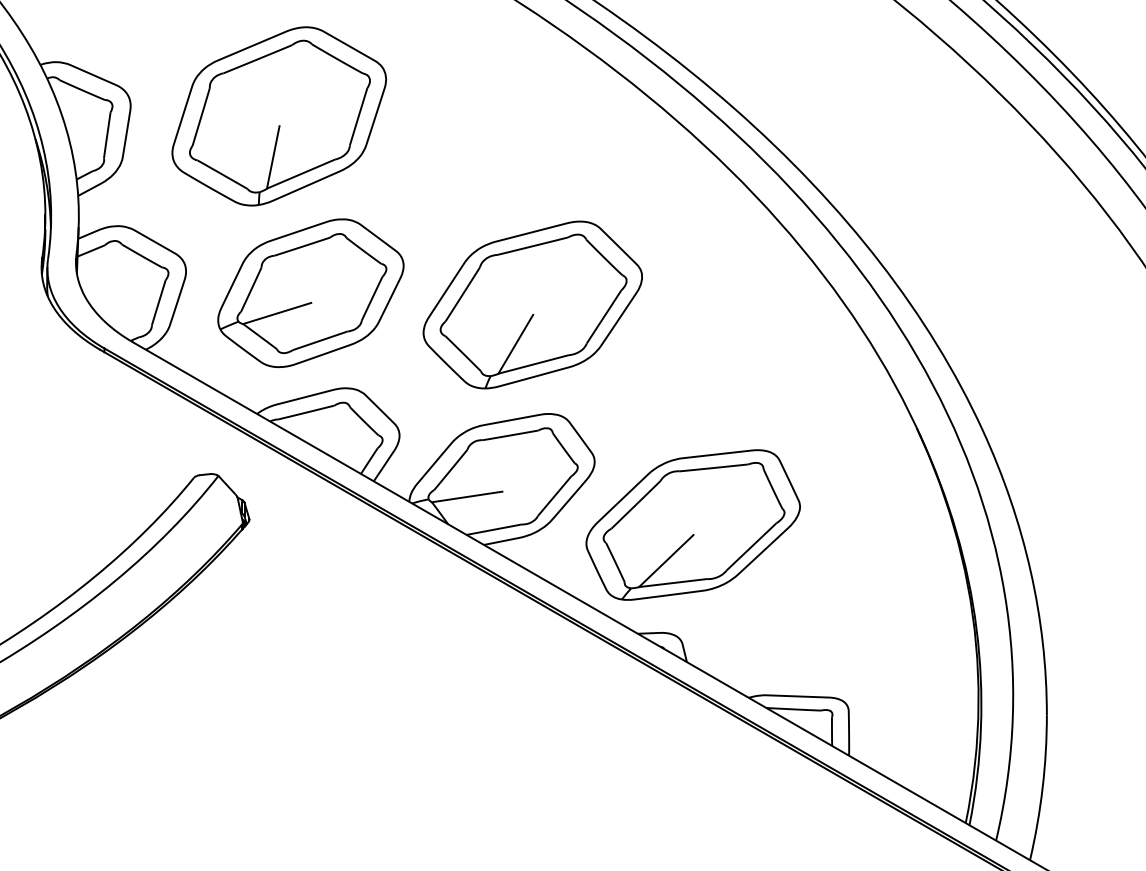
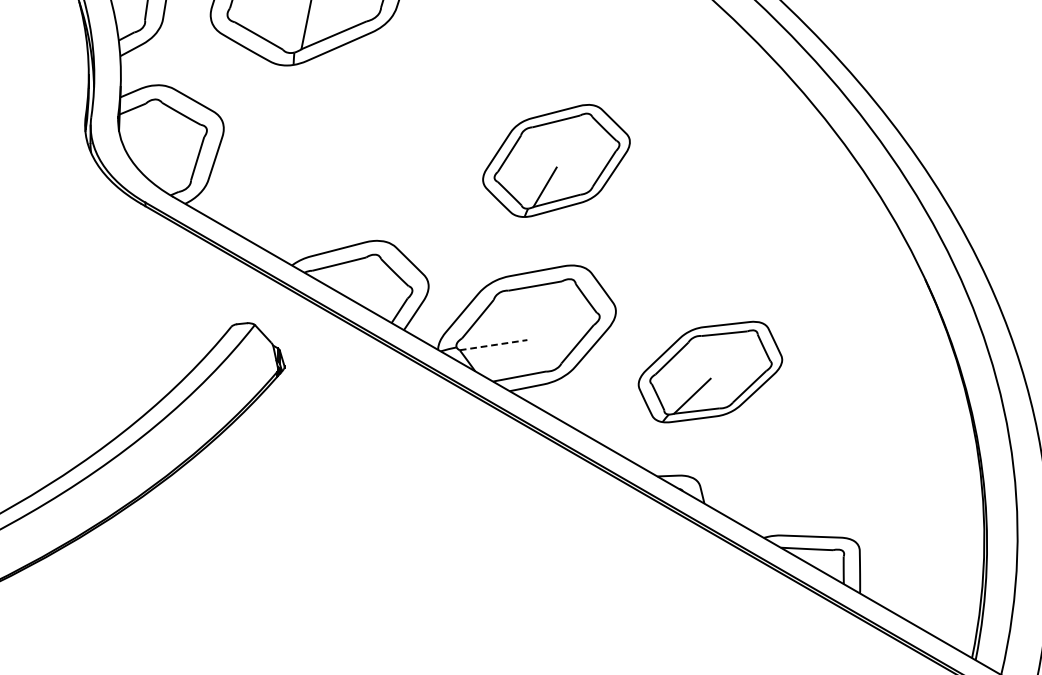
part: (310, 292) -> (343, 148), removed
part: (532, 304) -> (556, 160), size x0.7
line: (467, 496) -> (493, 344), solid -> dashed
part: (692, 524) -> (709, 371), size x0.7

